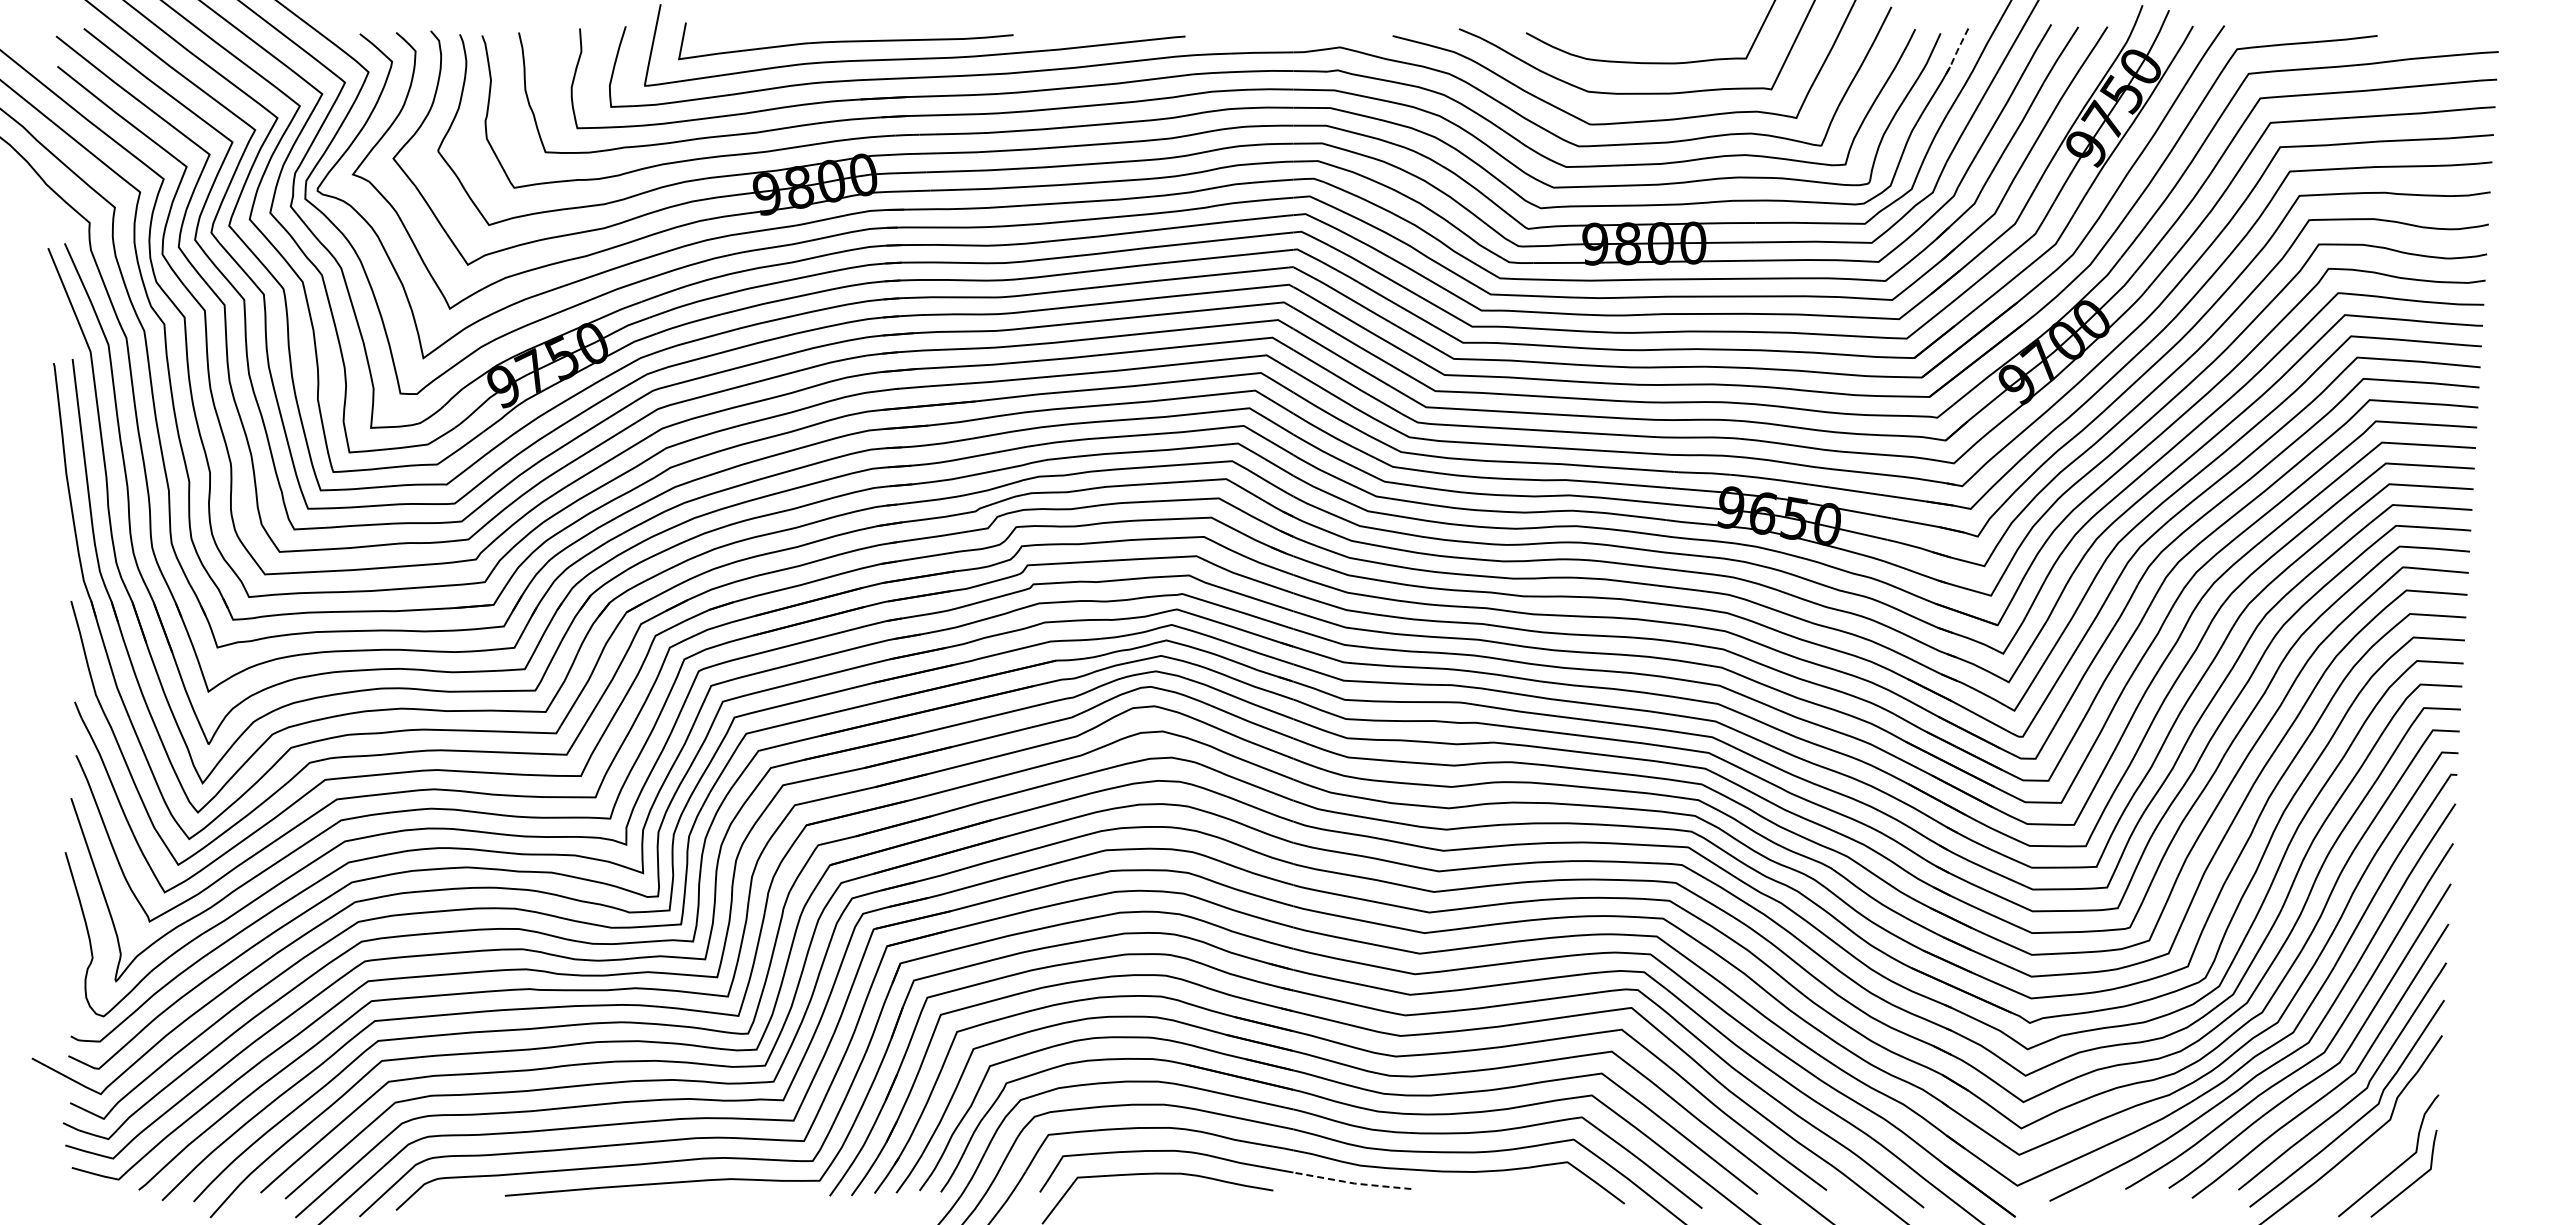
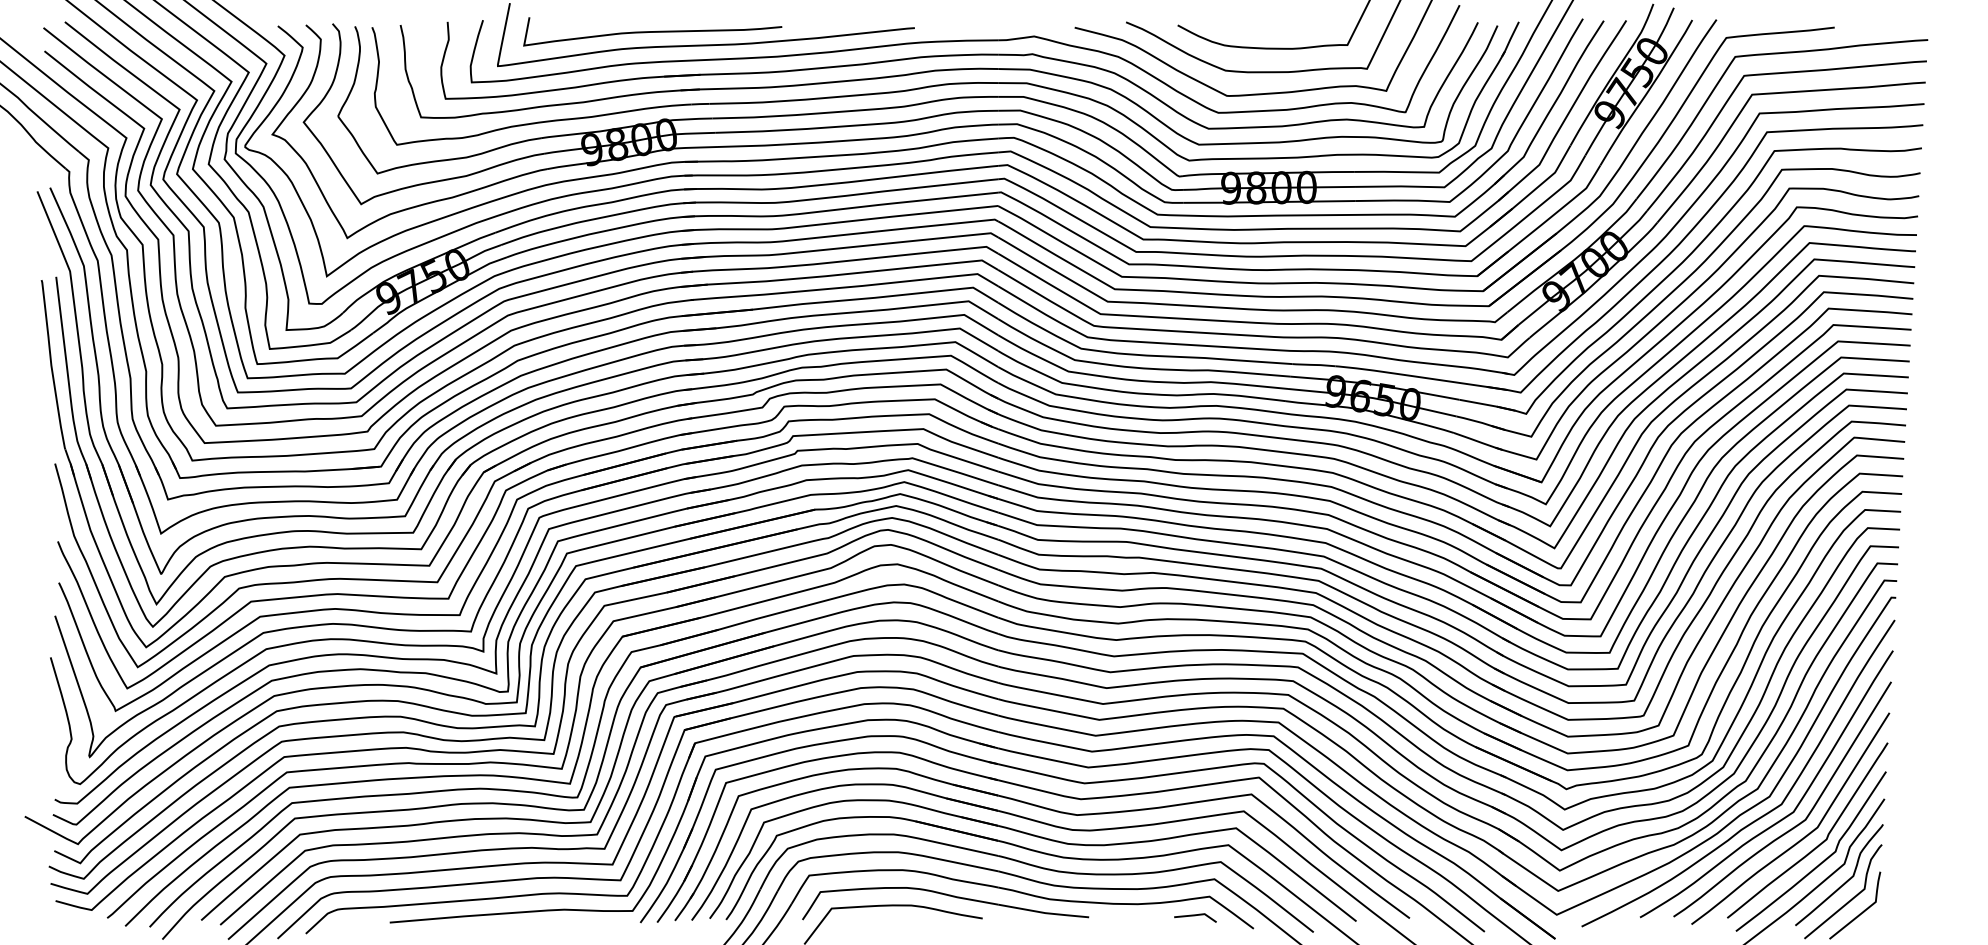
line: (1957, 51) -> (1510, 39), dashed -> solid
curve: (2389, 1144) -> (1843, 882), added
line: (1352, 1183) -> (1043, 913), dashed -> solid
line: (1548, 1187) -> (1195, 916), added

